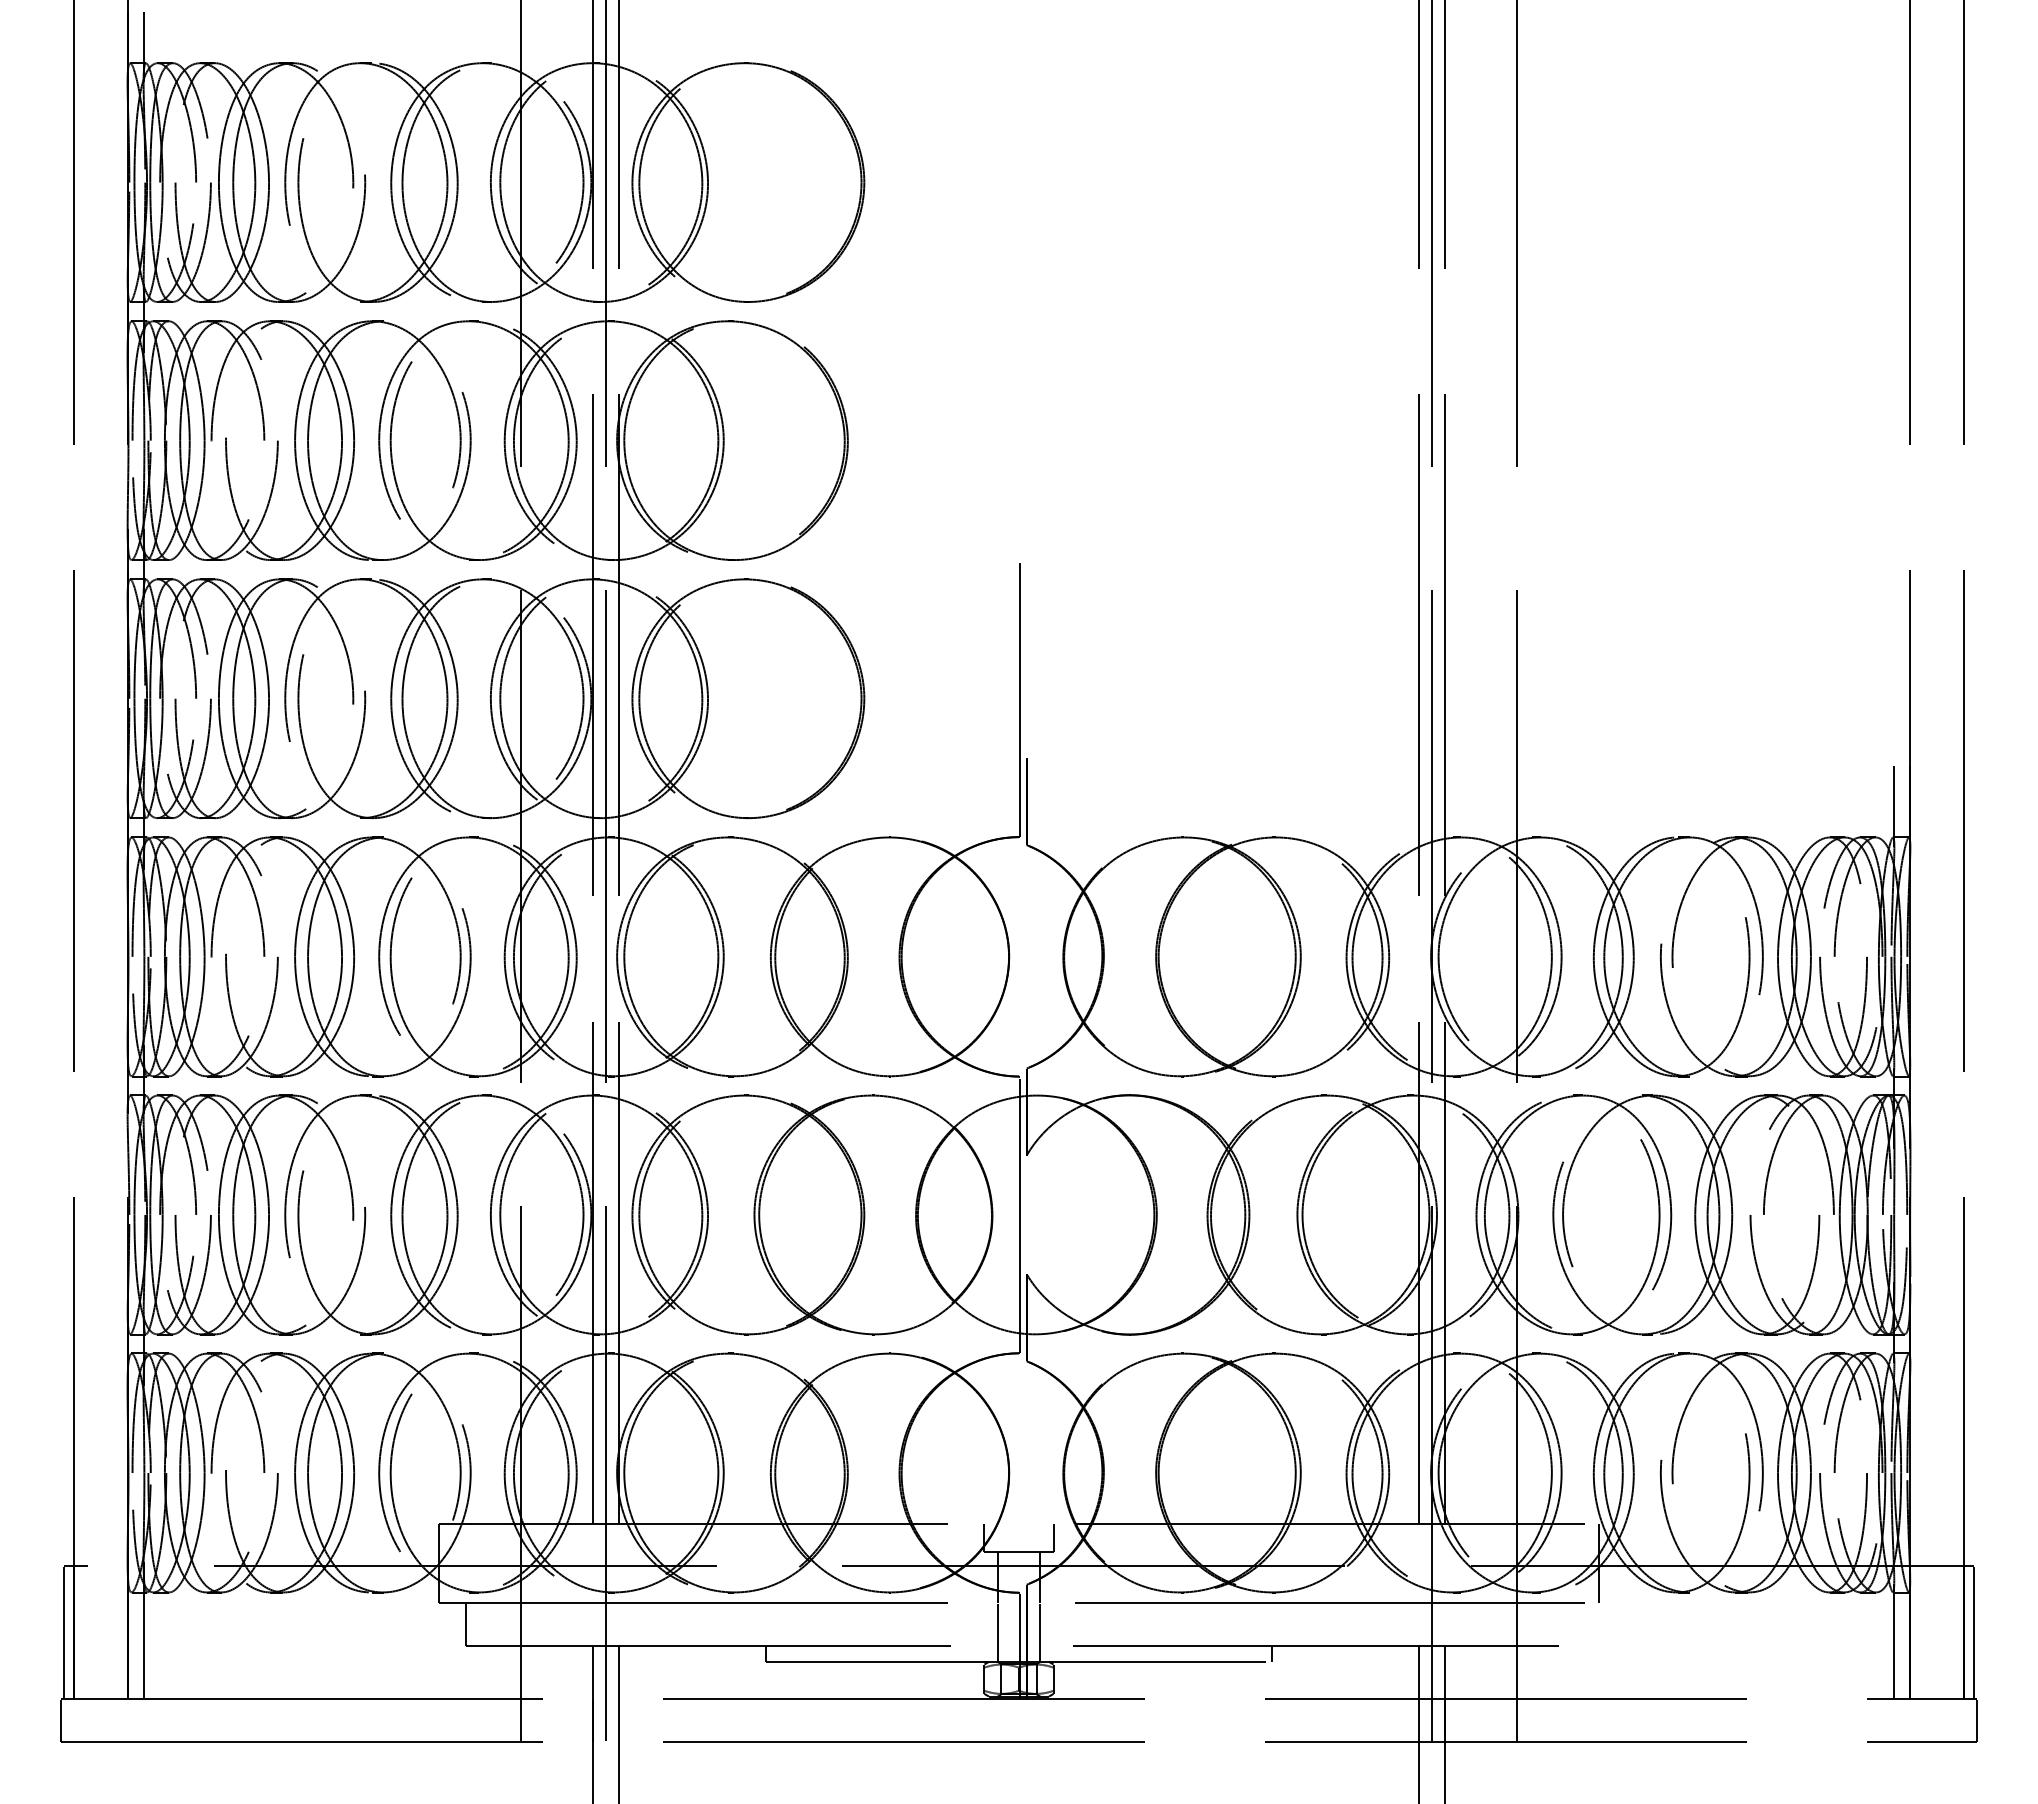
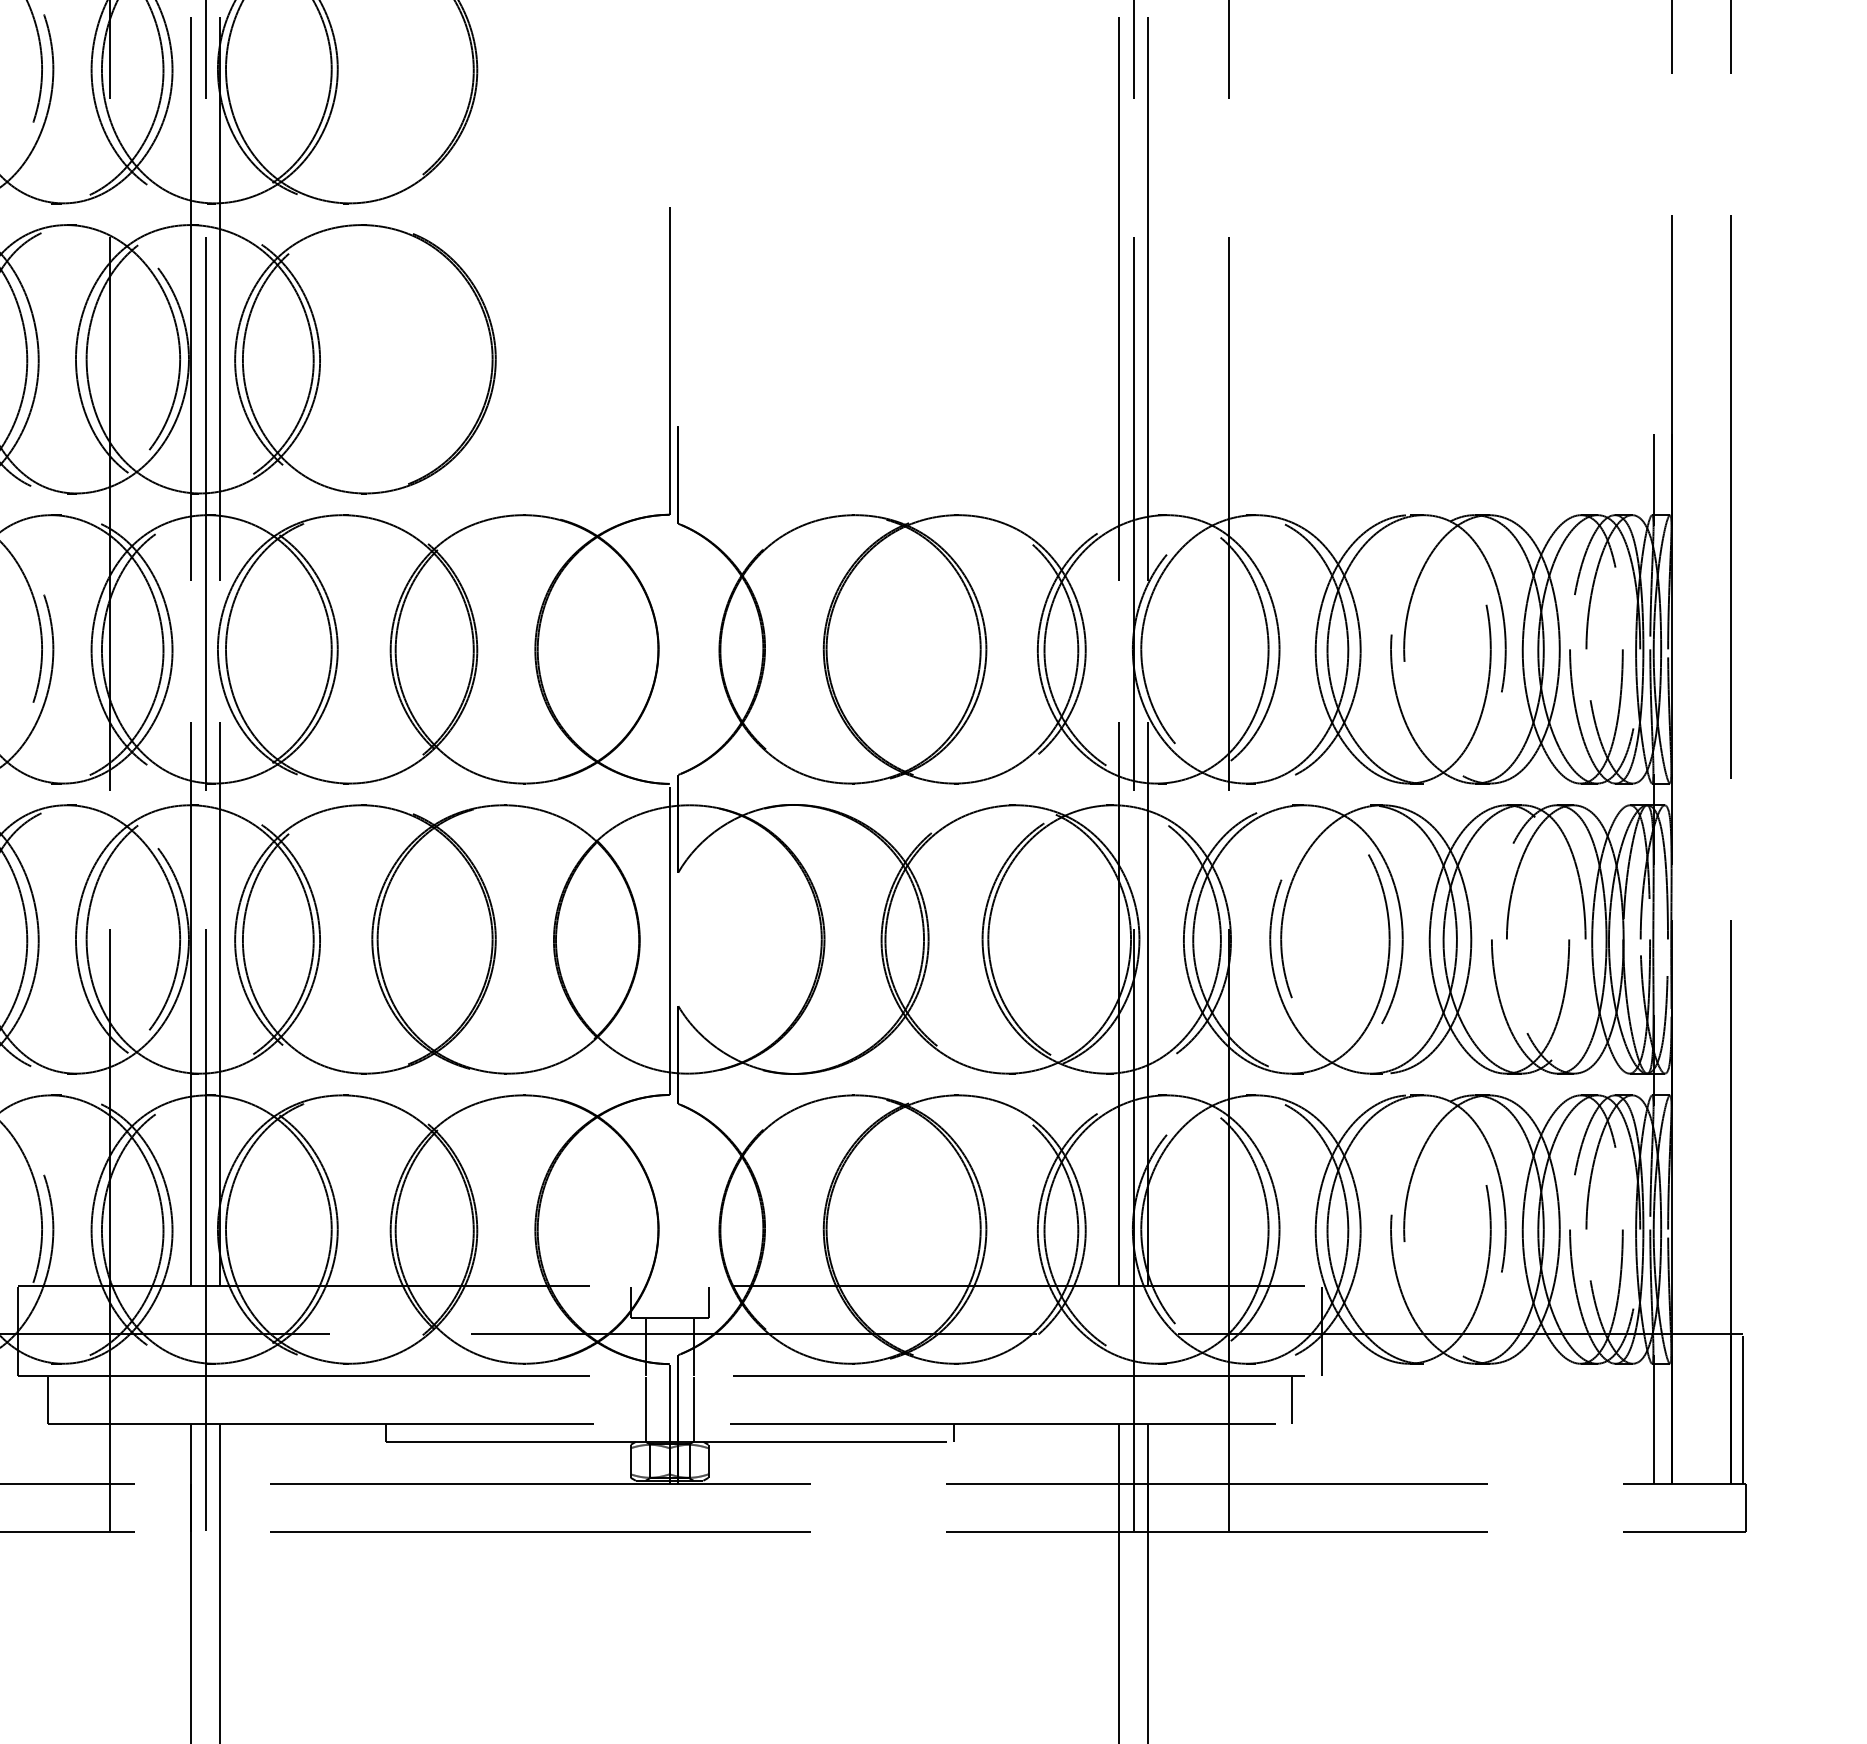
line: (1572, 1624) -> (1291, 1399), added

